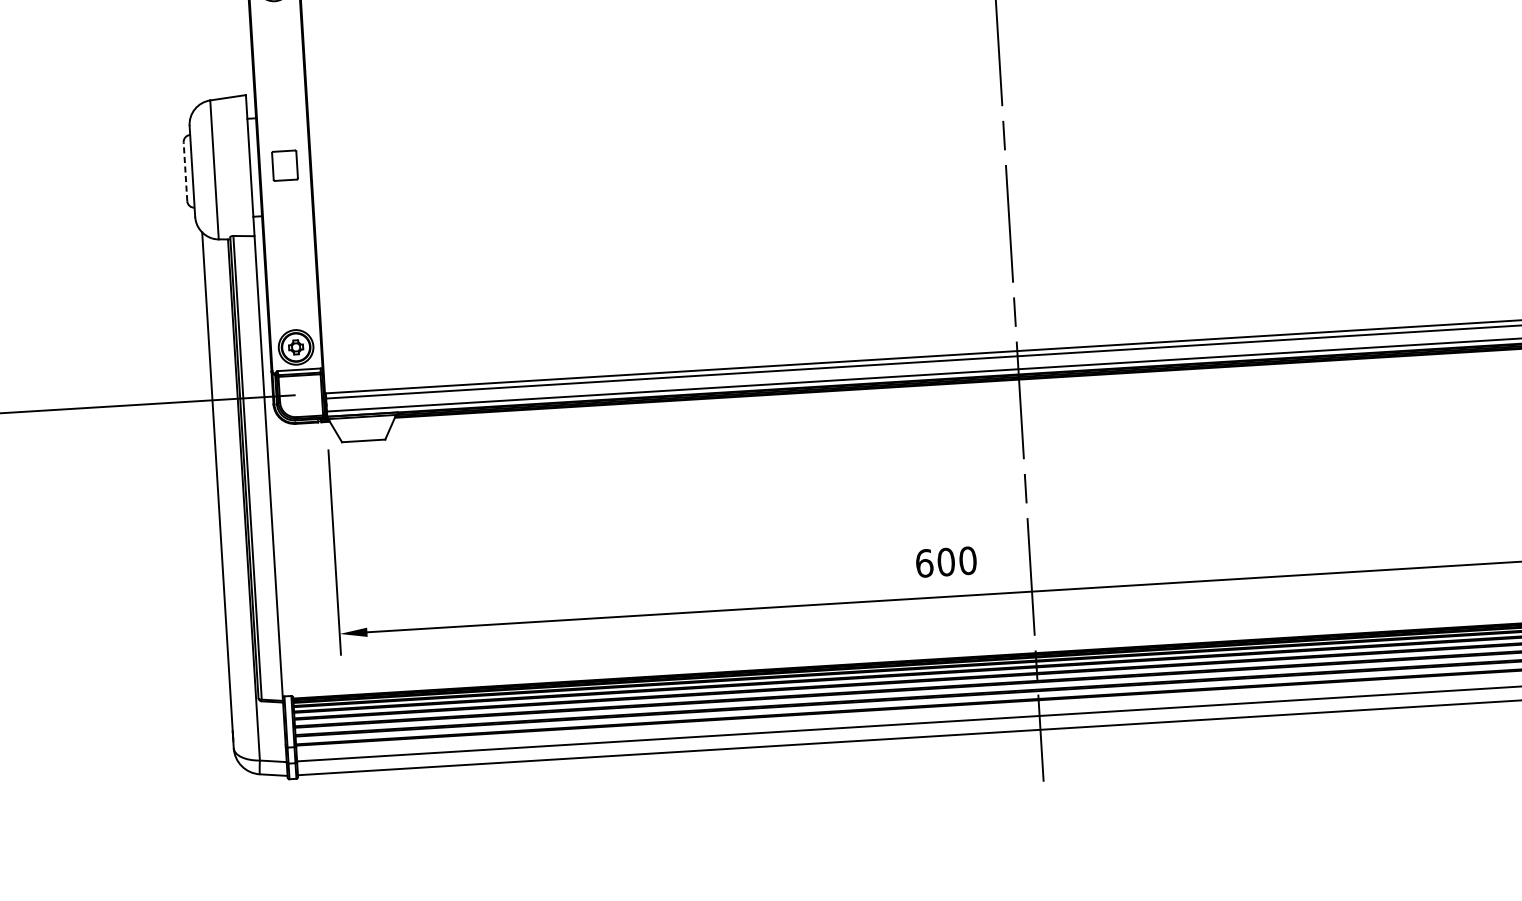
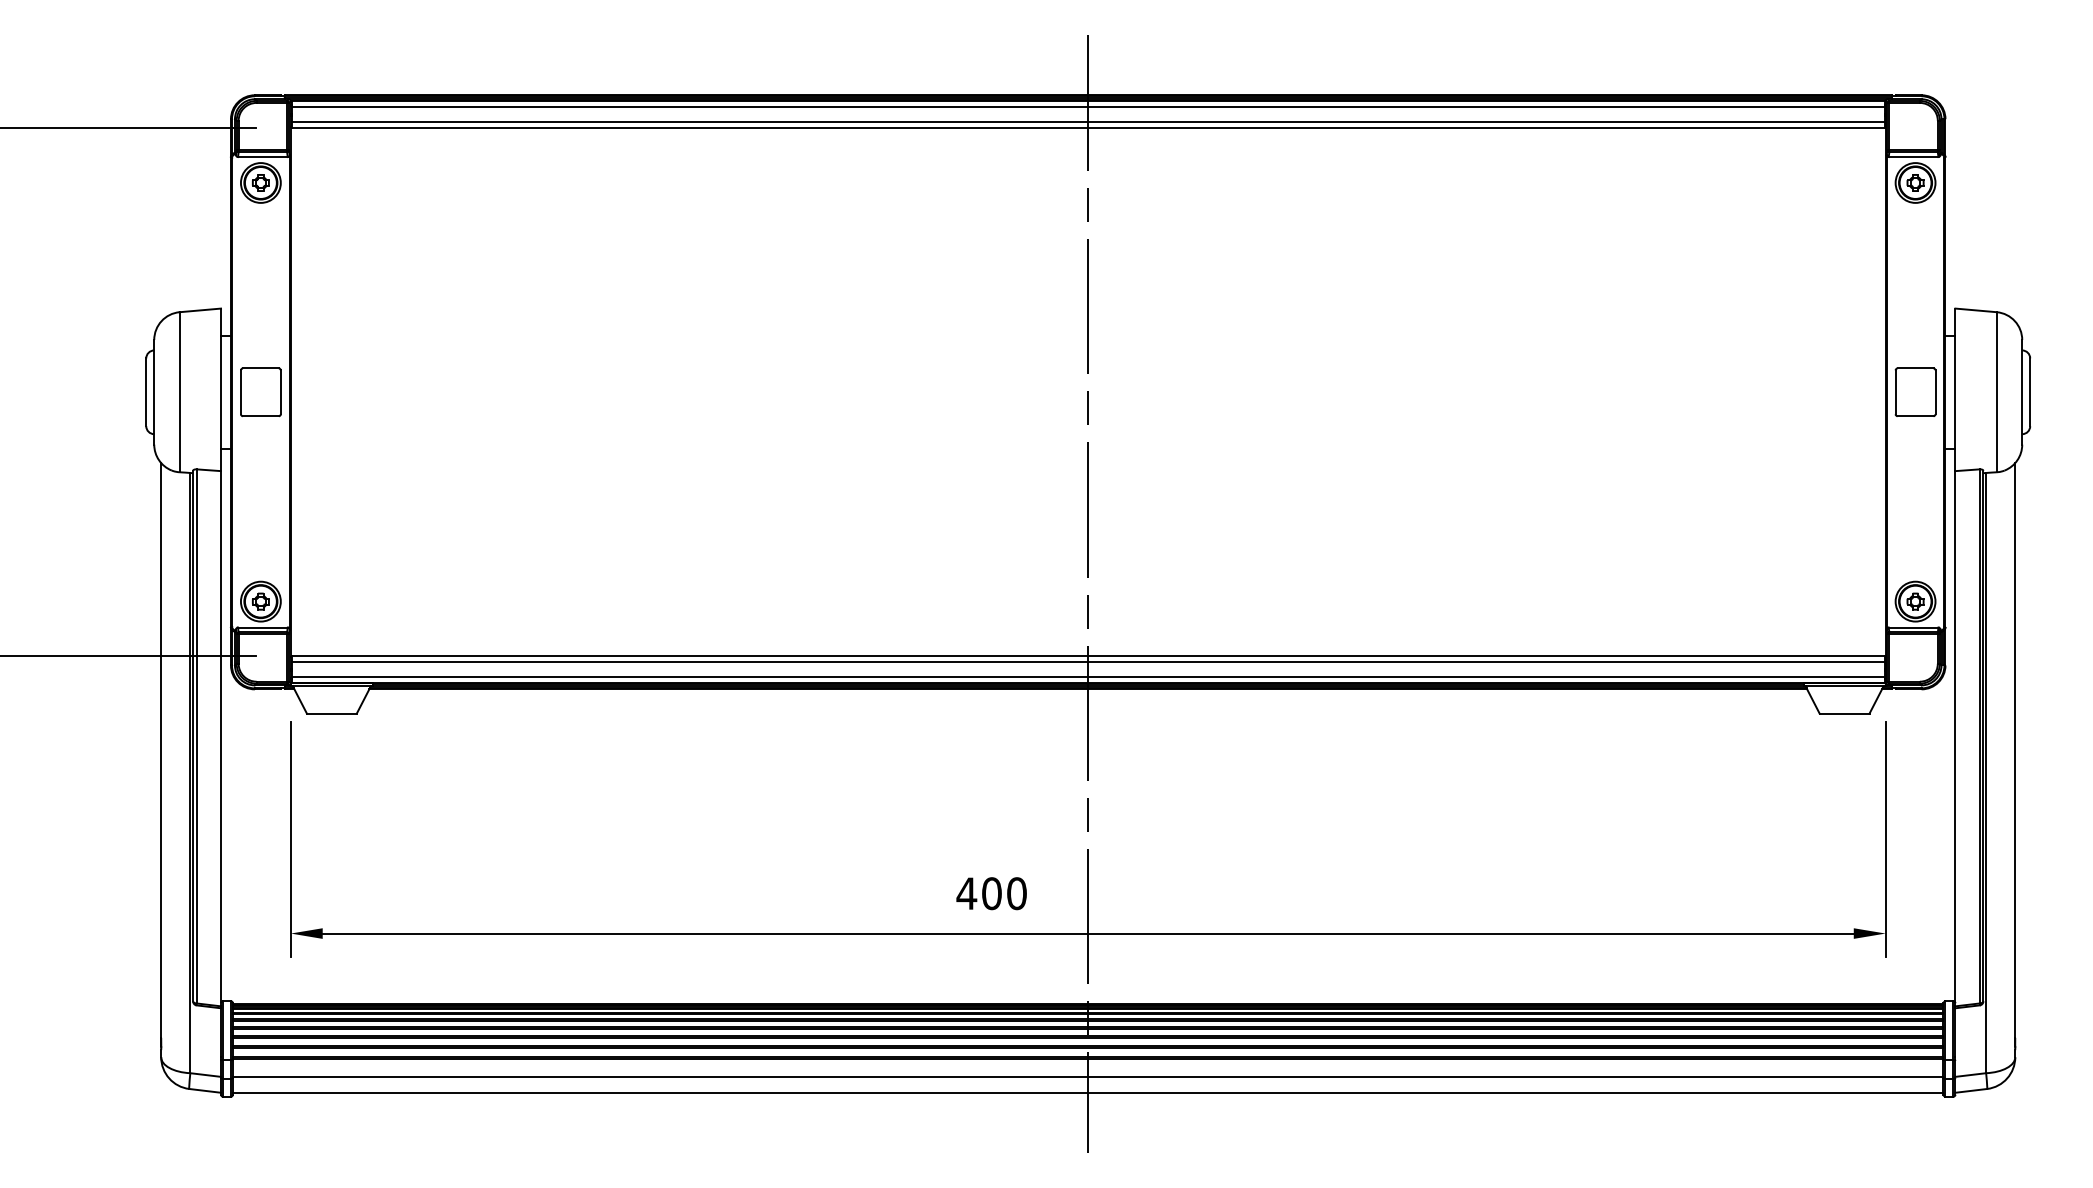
part: (284, 165) -> (260, 392), size x1.43
line: (185, 171) -> (146, 392), dashed -> solid
text: (924, 563) -> (966, 893), 600 -> 400

